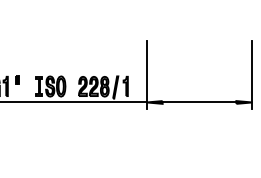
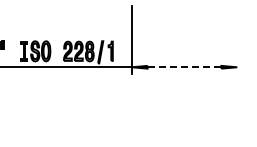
line: (252, 74) -> (237, 39), removed
line: (199, 102) -> (184, 67), solid -> dashed

